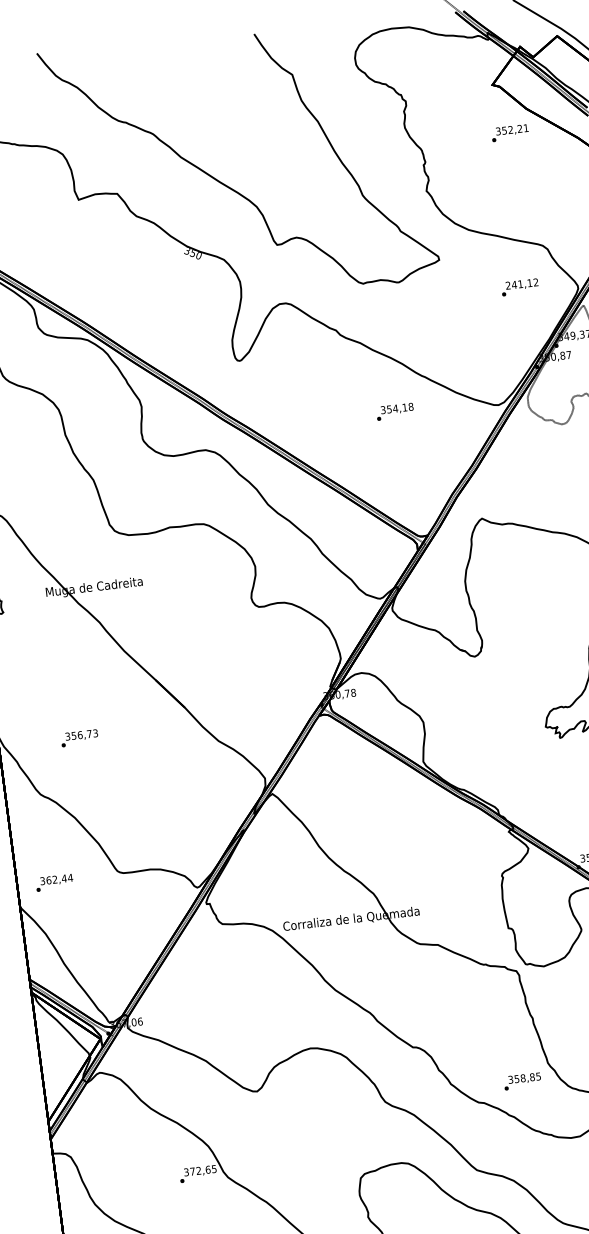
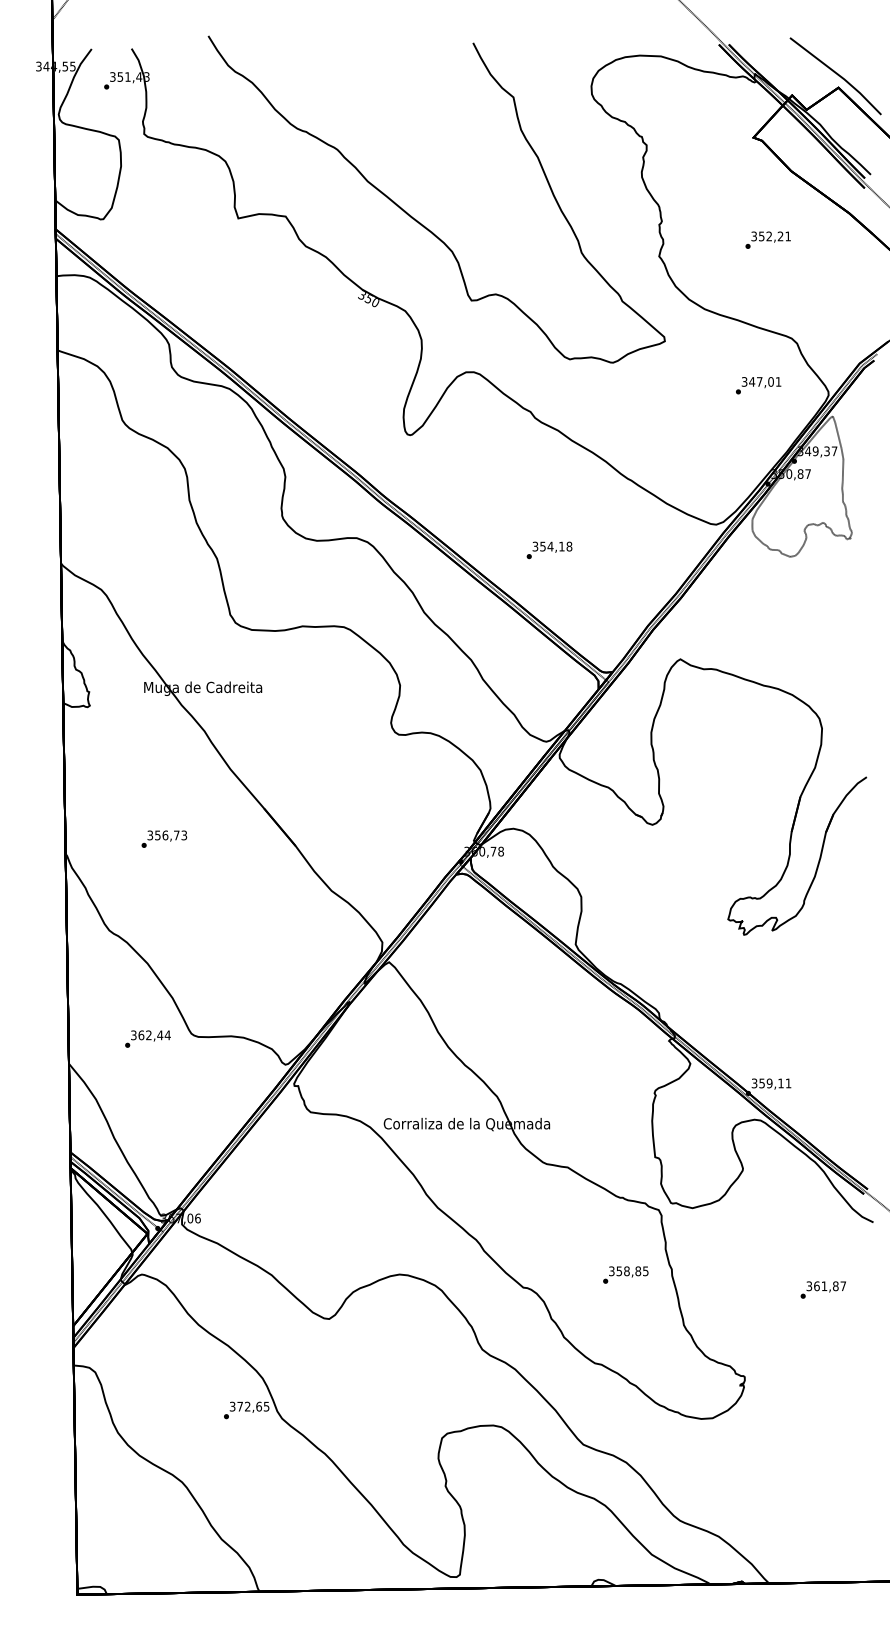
text: (509, 132) -> (767, 239), moved
text: (522, 283) -> (761, 381), 241,12 -> 347,01
text: (395, 411) -> (549, 550), moved
text: (79, 737) -> (164, 838), moved
text: (54, 882) -> (147, 1038), moved
text: (522, 1081) -> (625, 1274), moved

